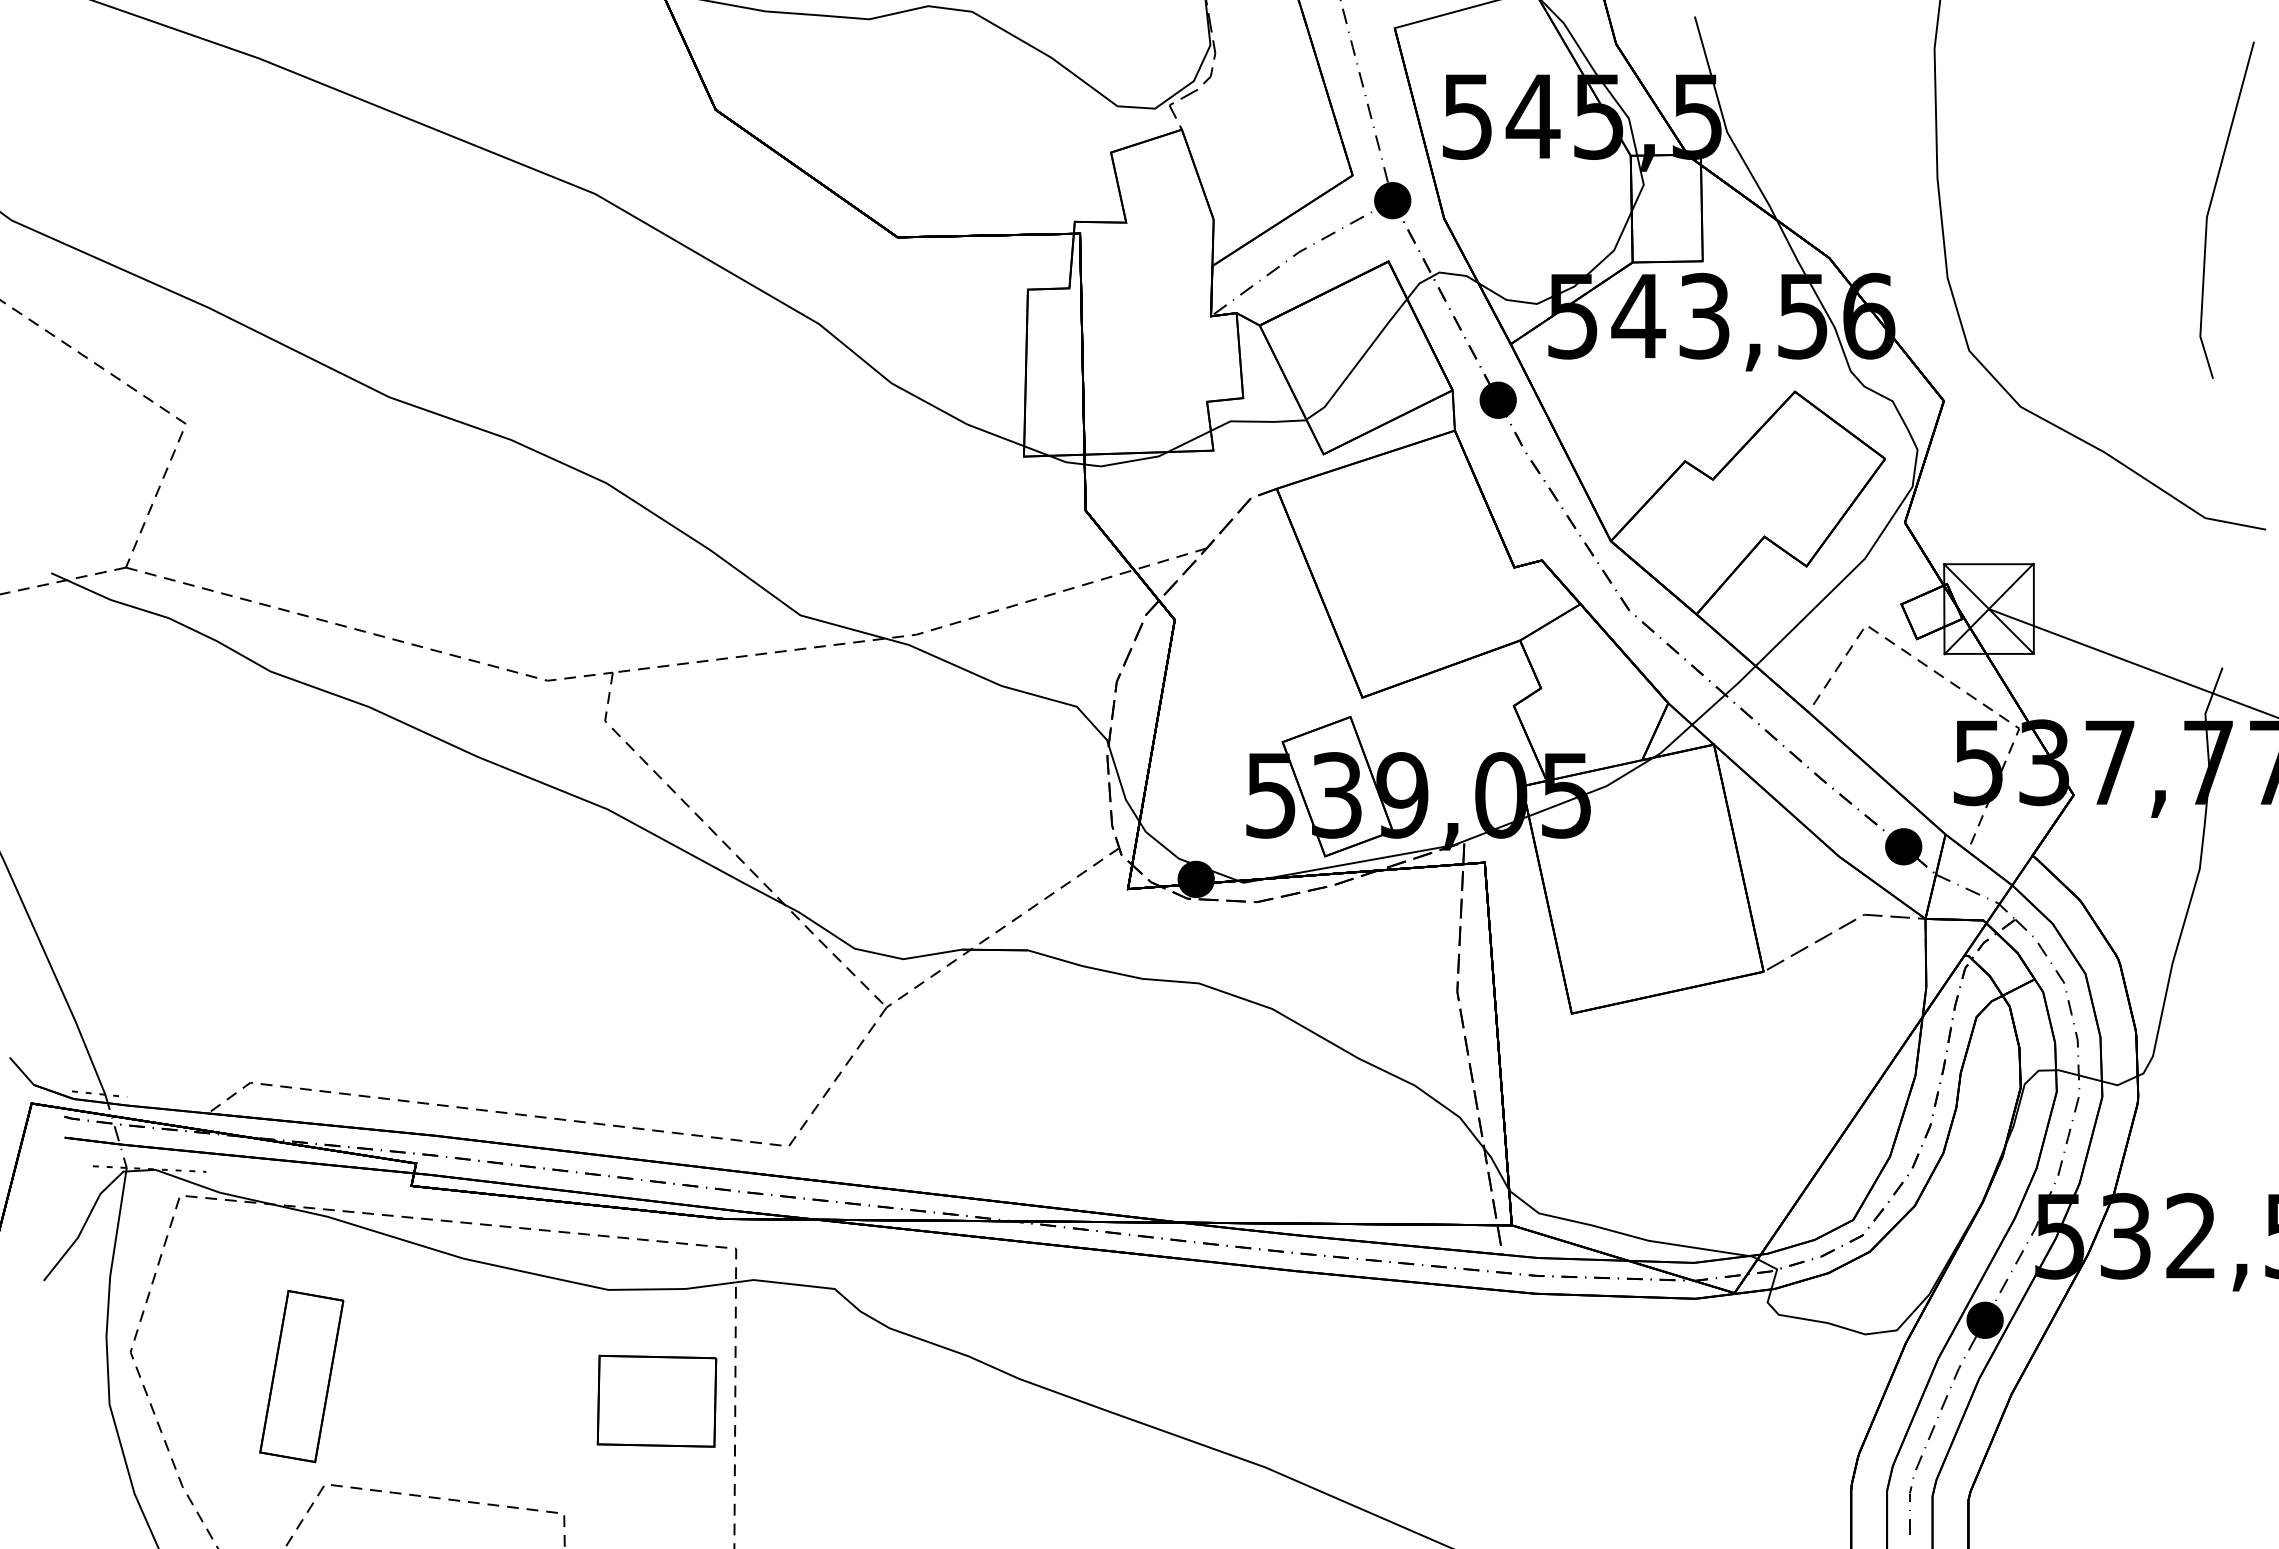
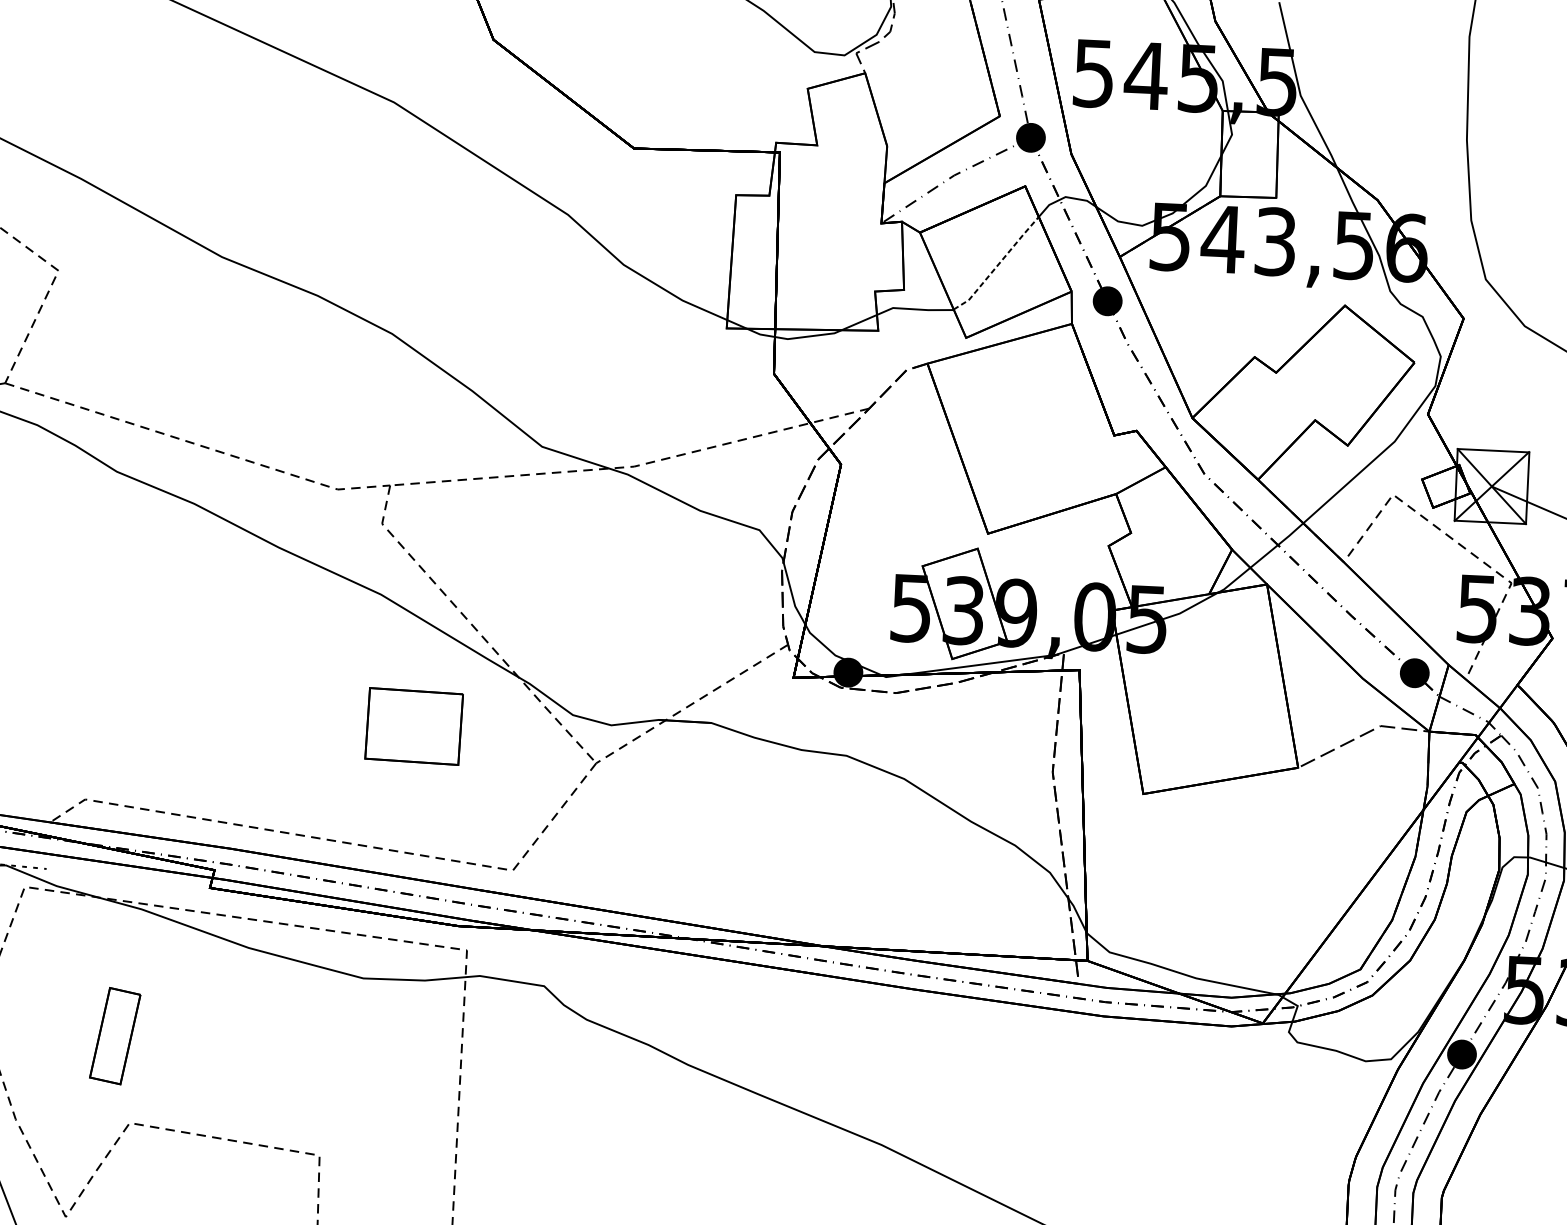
line: (1358, 361) -> (997, 265), solid -> dashed
part: (301, 1376) -> (114, 1036), size x0.7
part: (656, 1400) -> (413, 725), moved

